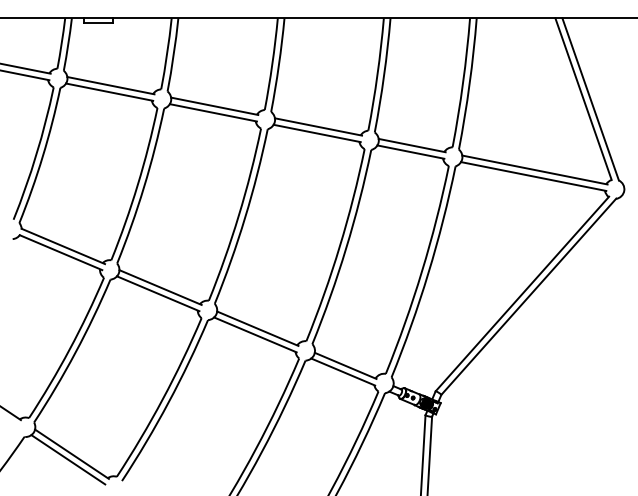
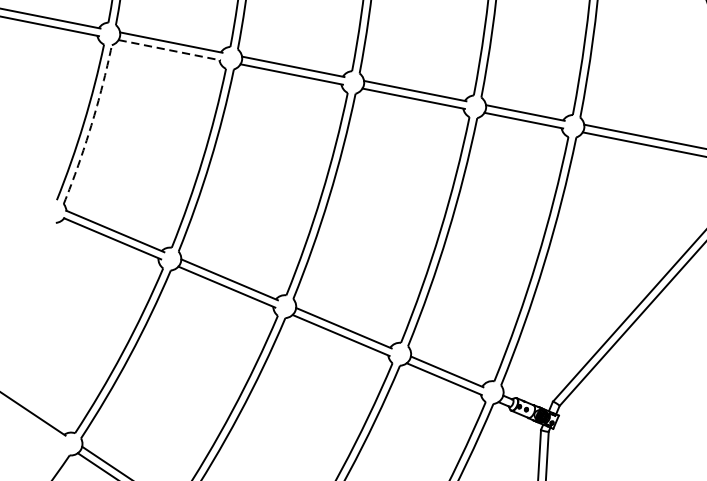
line: (110, 92) -> (170, 50), solid -> dashed
arc: (42, 156) -> (90, 125), solid -> dashed

